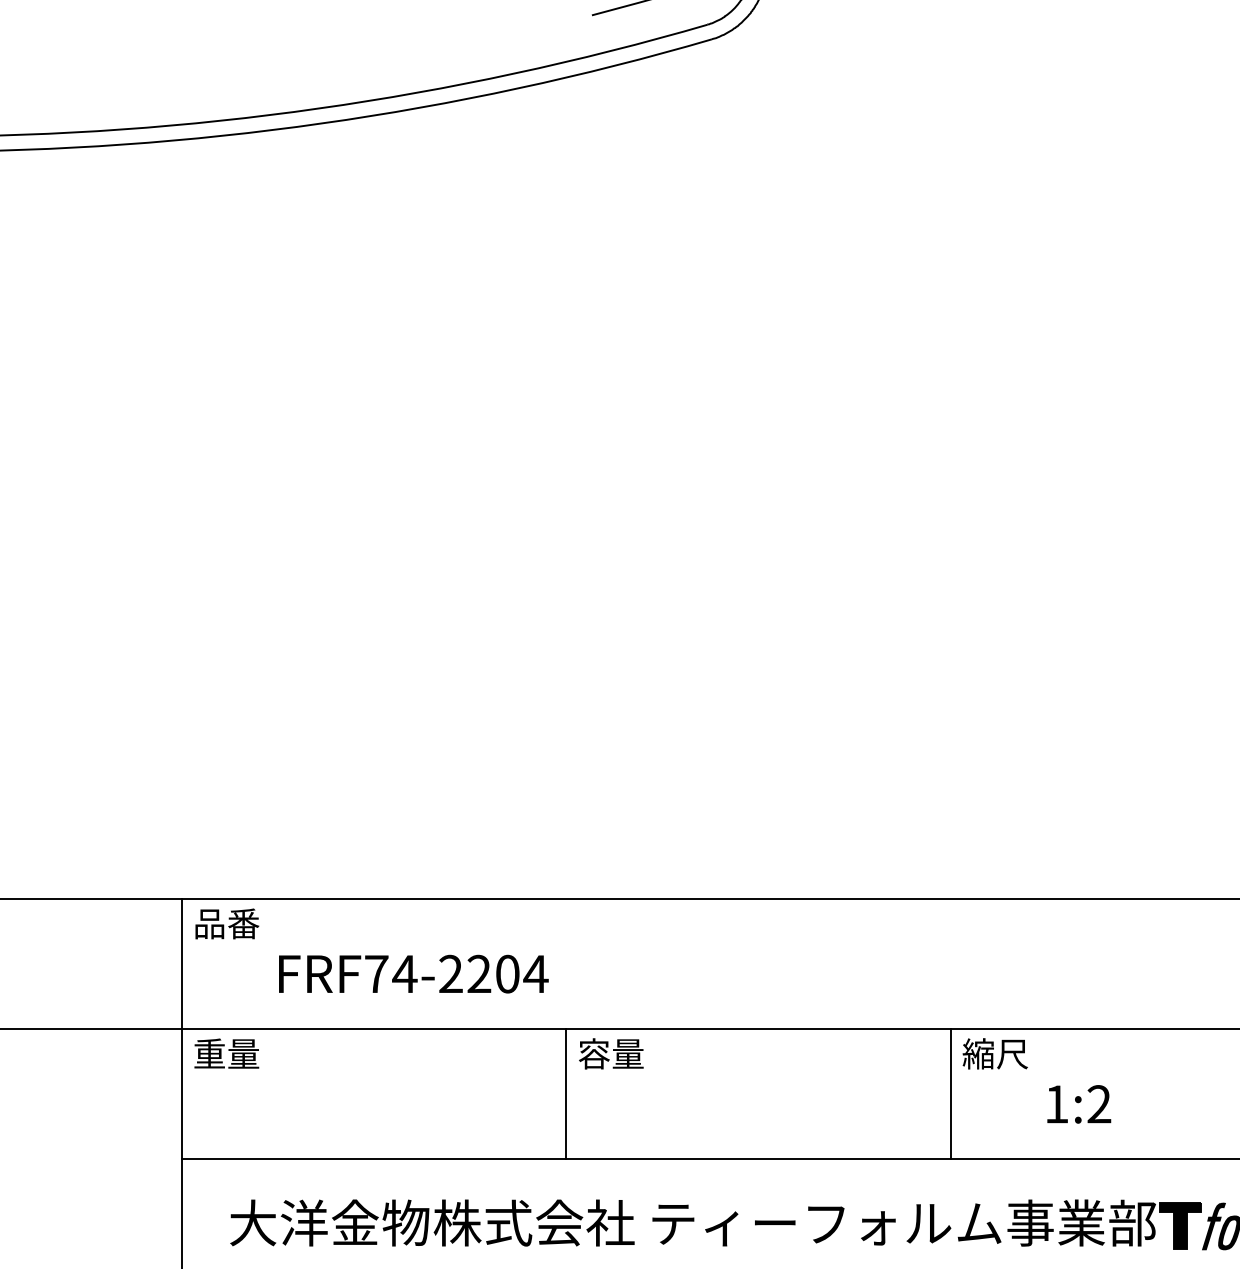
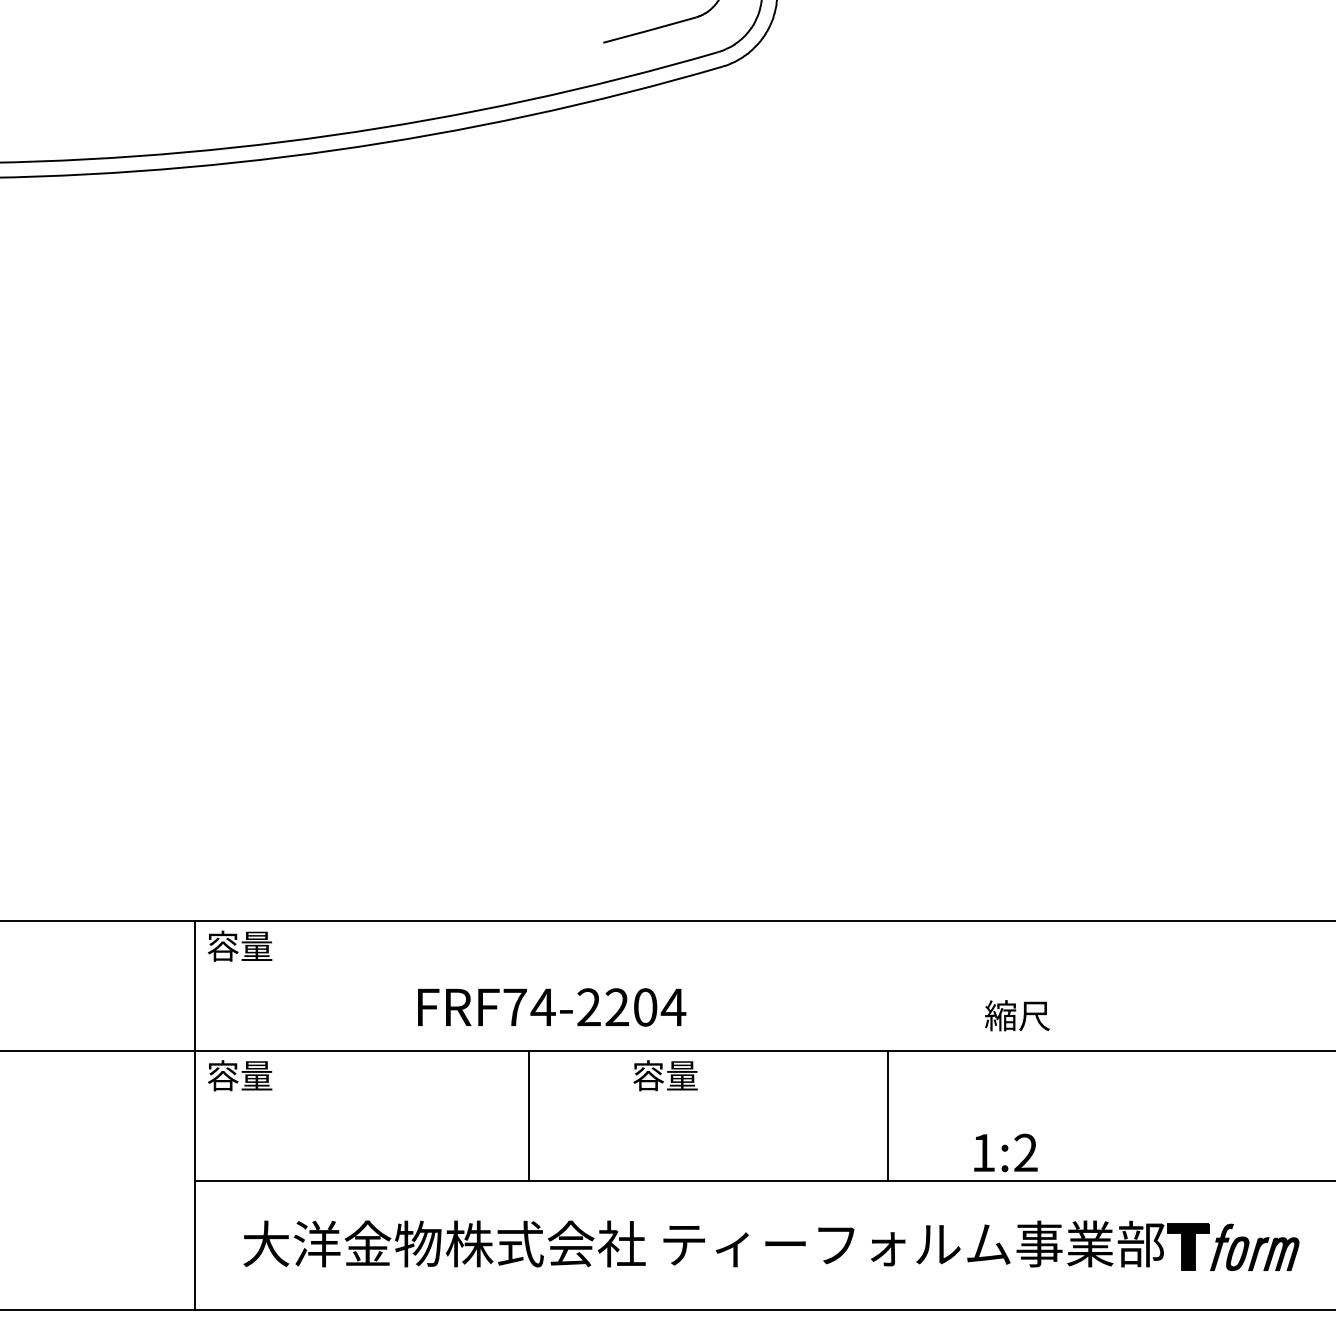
text: (226, 922) -> (239, 945), 品番 -> 容量
text: (414, 974) -> (552, 1007), moved
text: (209, 1053) -> (222, 1075), 重量 -> 容量
text: (611, 1053) -> (665, 1075), moved
text: (995, 1053) -> (1017, 1015), moved
line: (566, 1093) -> (528, 1115), moved
line: (951, 1093) -> (888, 1115), moved
text: (1078, 1103) -> (1005, 1152), moved

